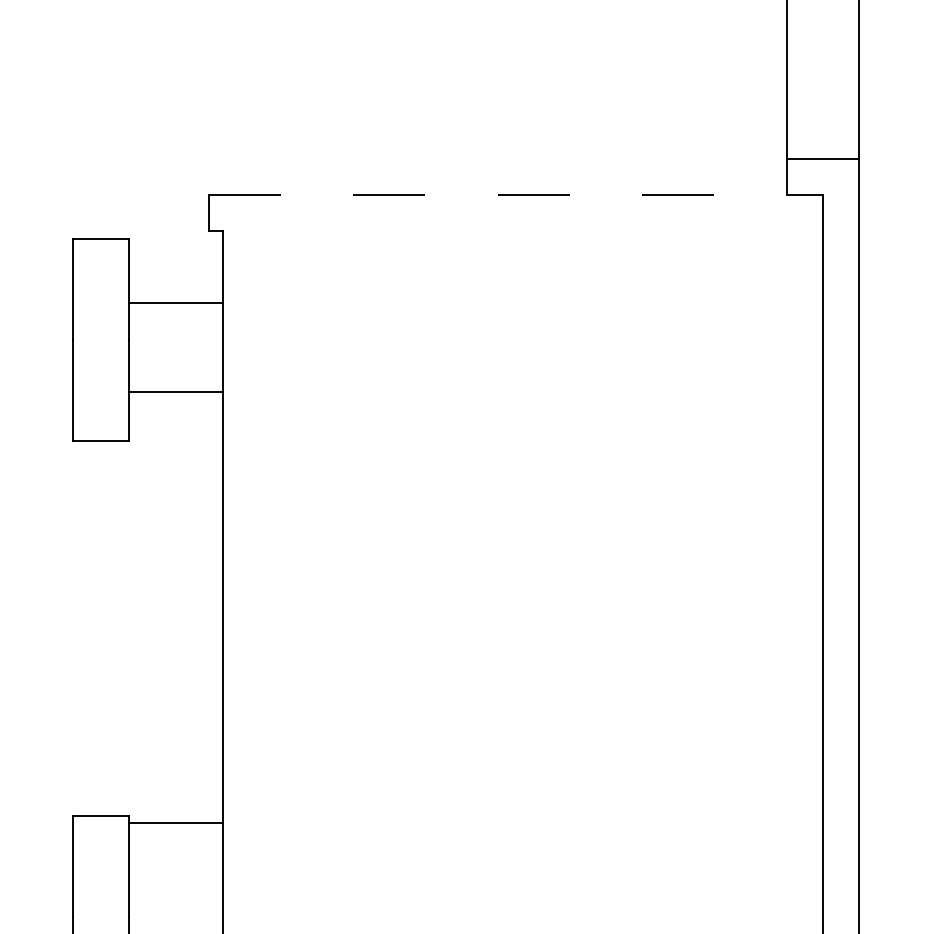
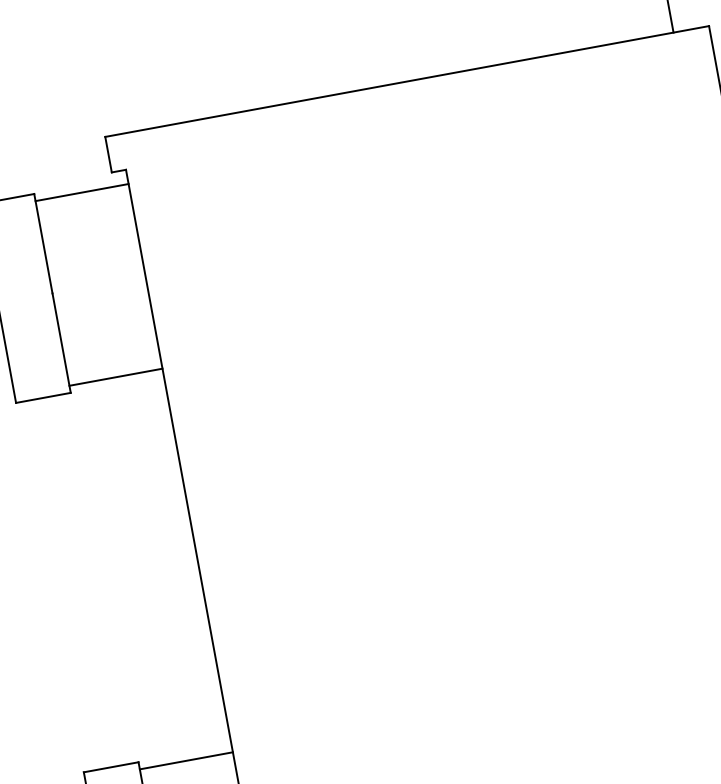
line: (515, 195) -> (407, 81), dashed -> solid
line: (175, 302) -> (81, 192), moved
line: (175, 391) -> (115, 377), moved

